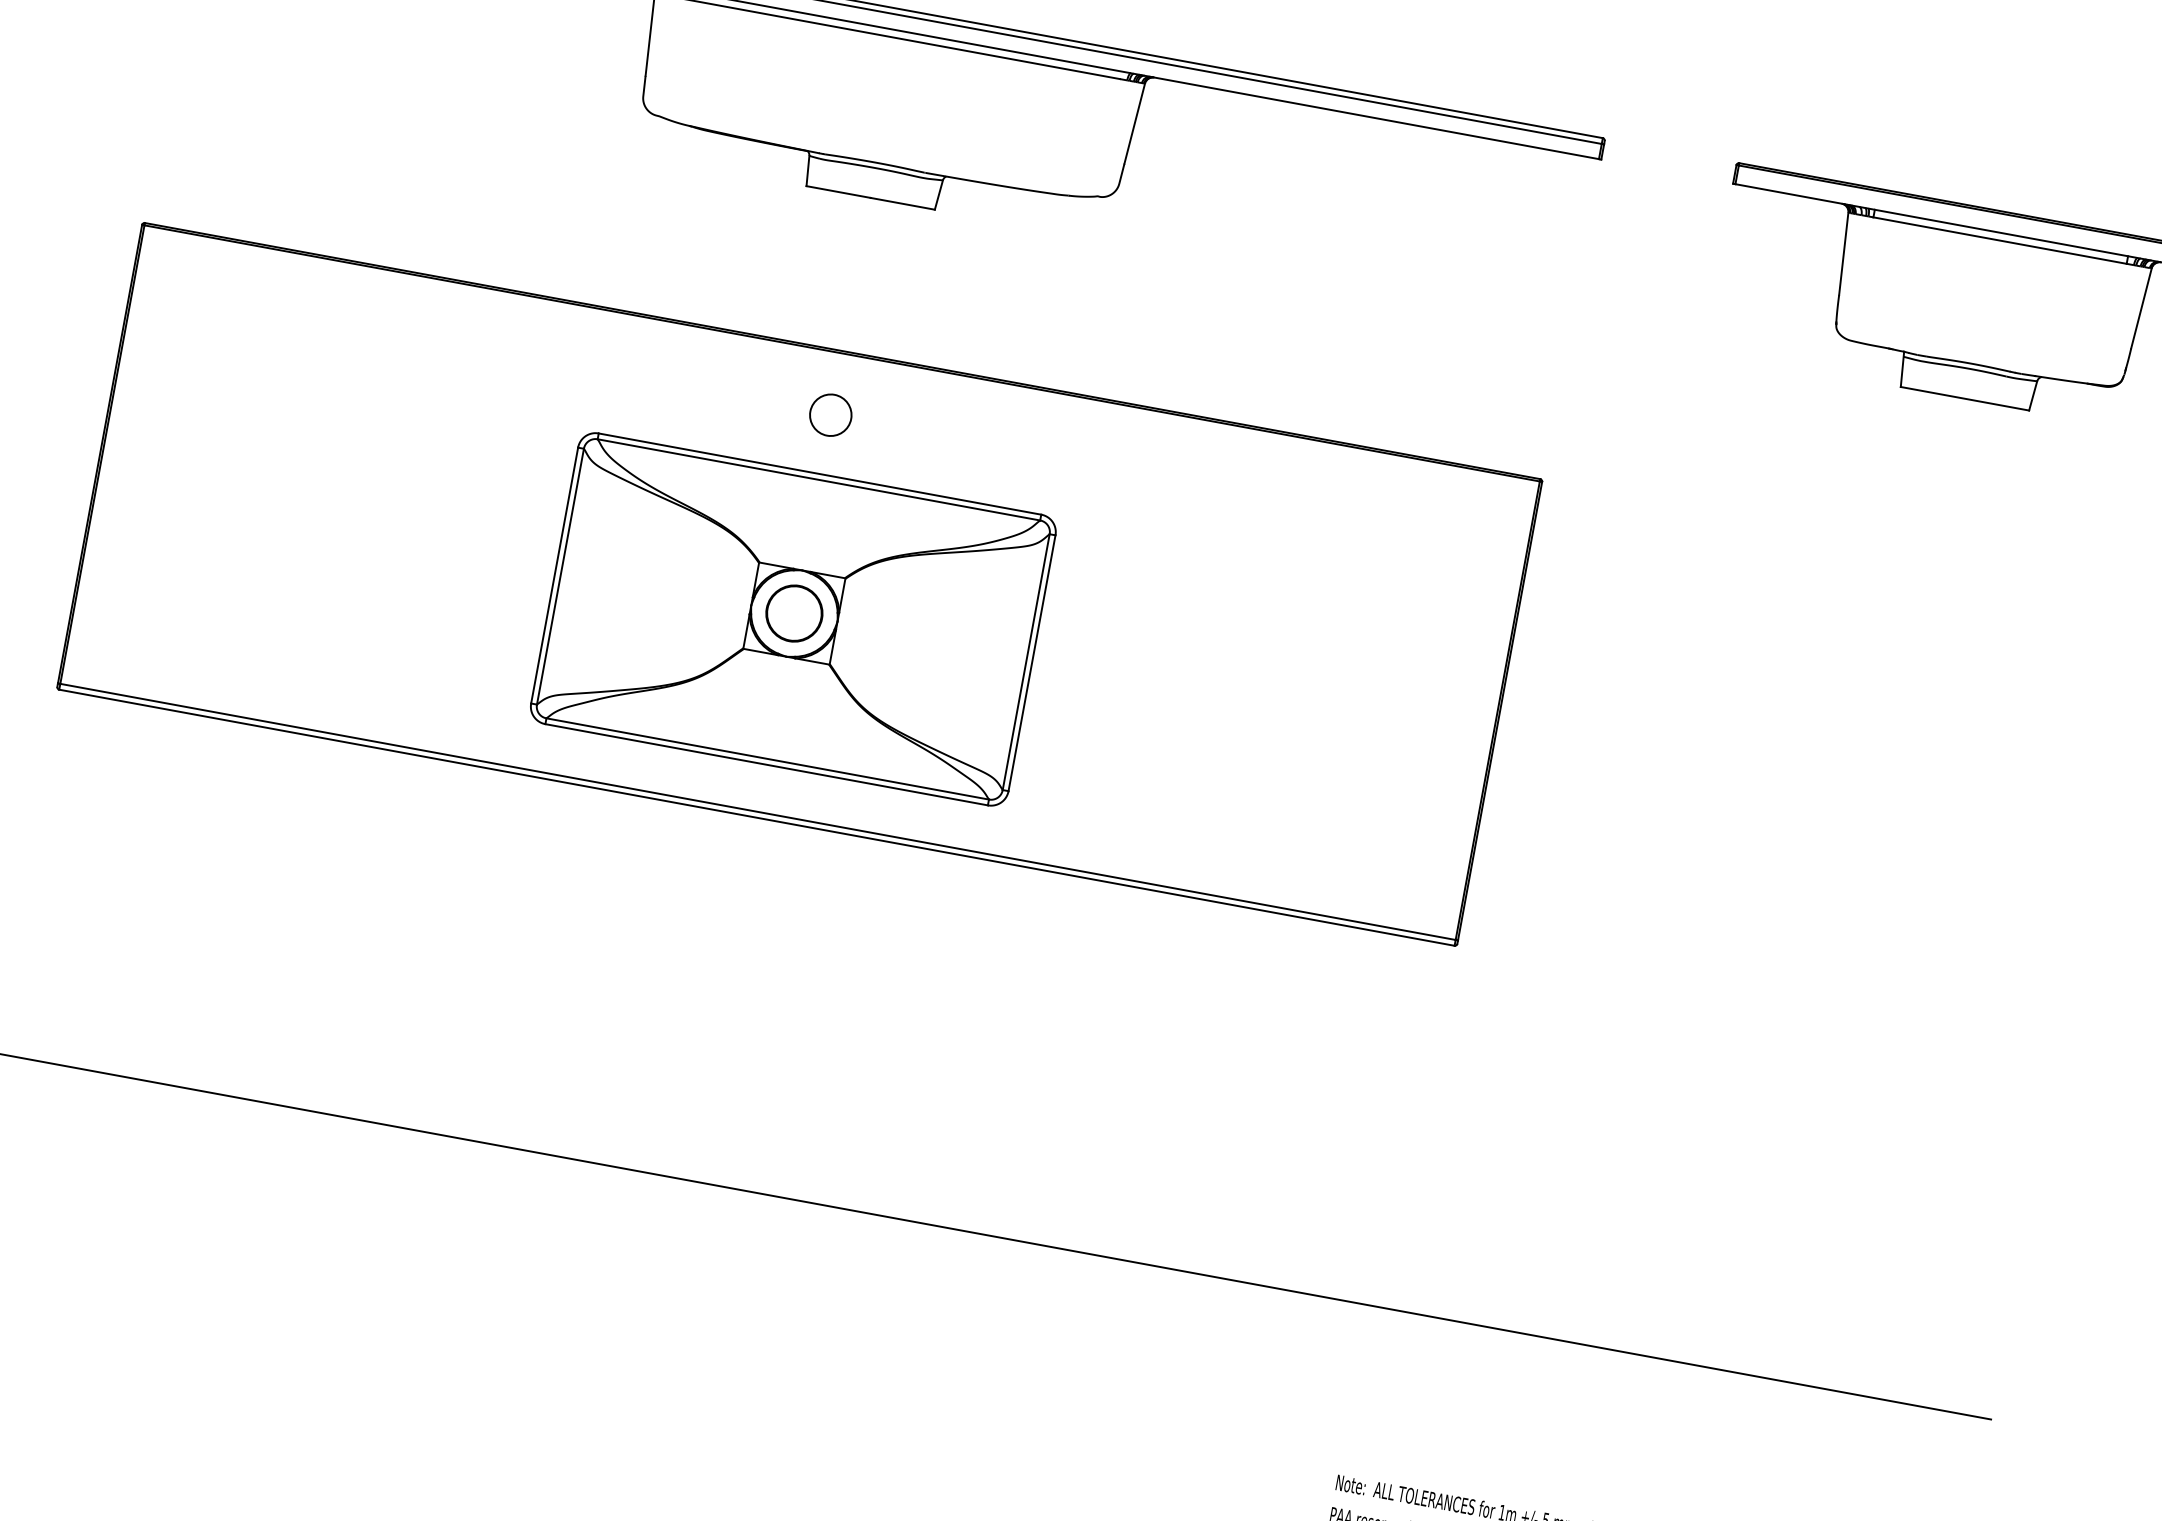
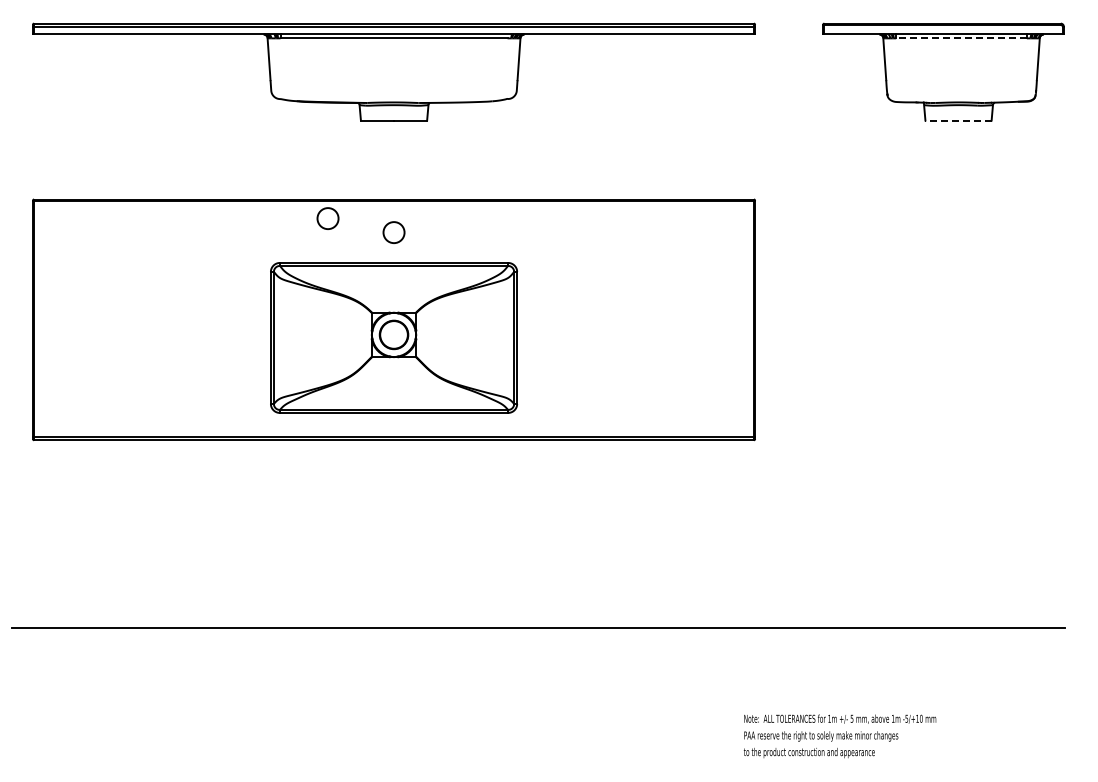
line: (1999, 240) -> (961, 38), solid -> dashed
circle: (706, 364) -> (327, 218), added
line: (1964, 398) -> (958, 120), solid -> dashed

